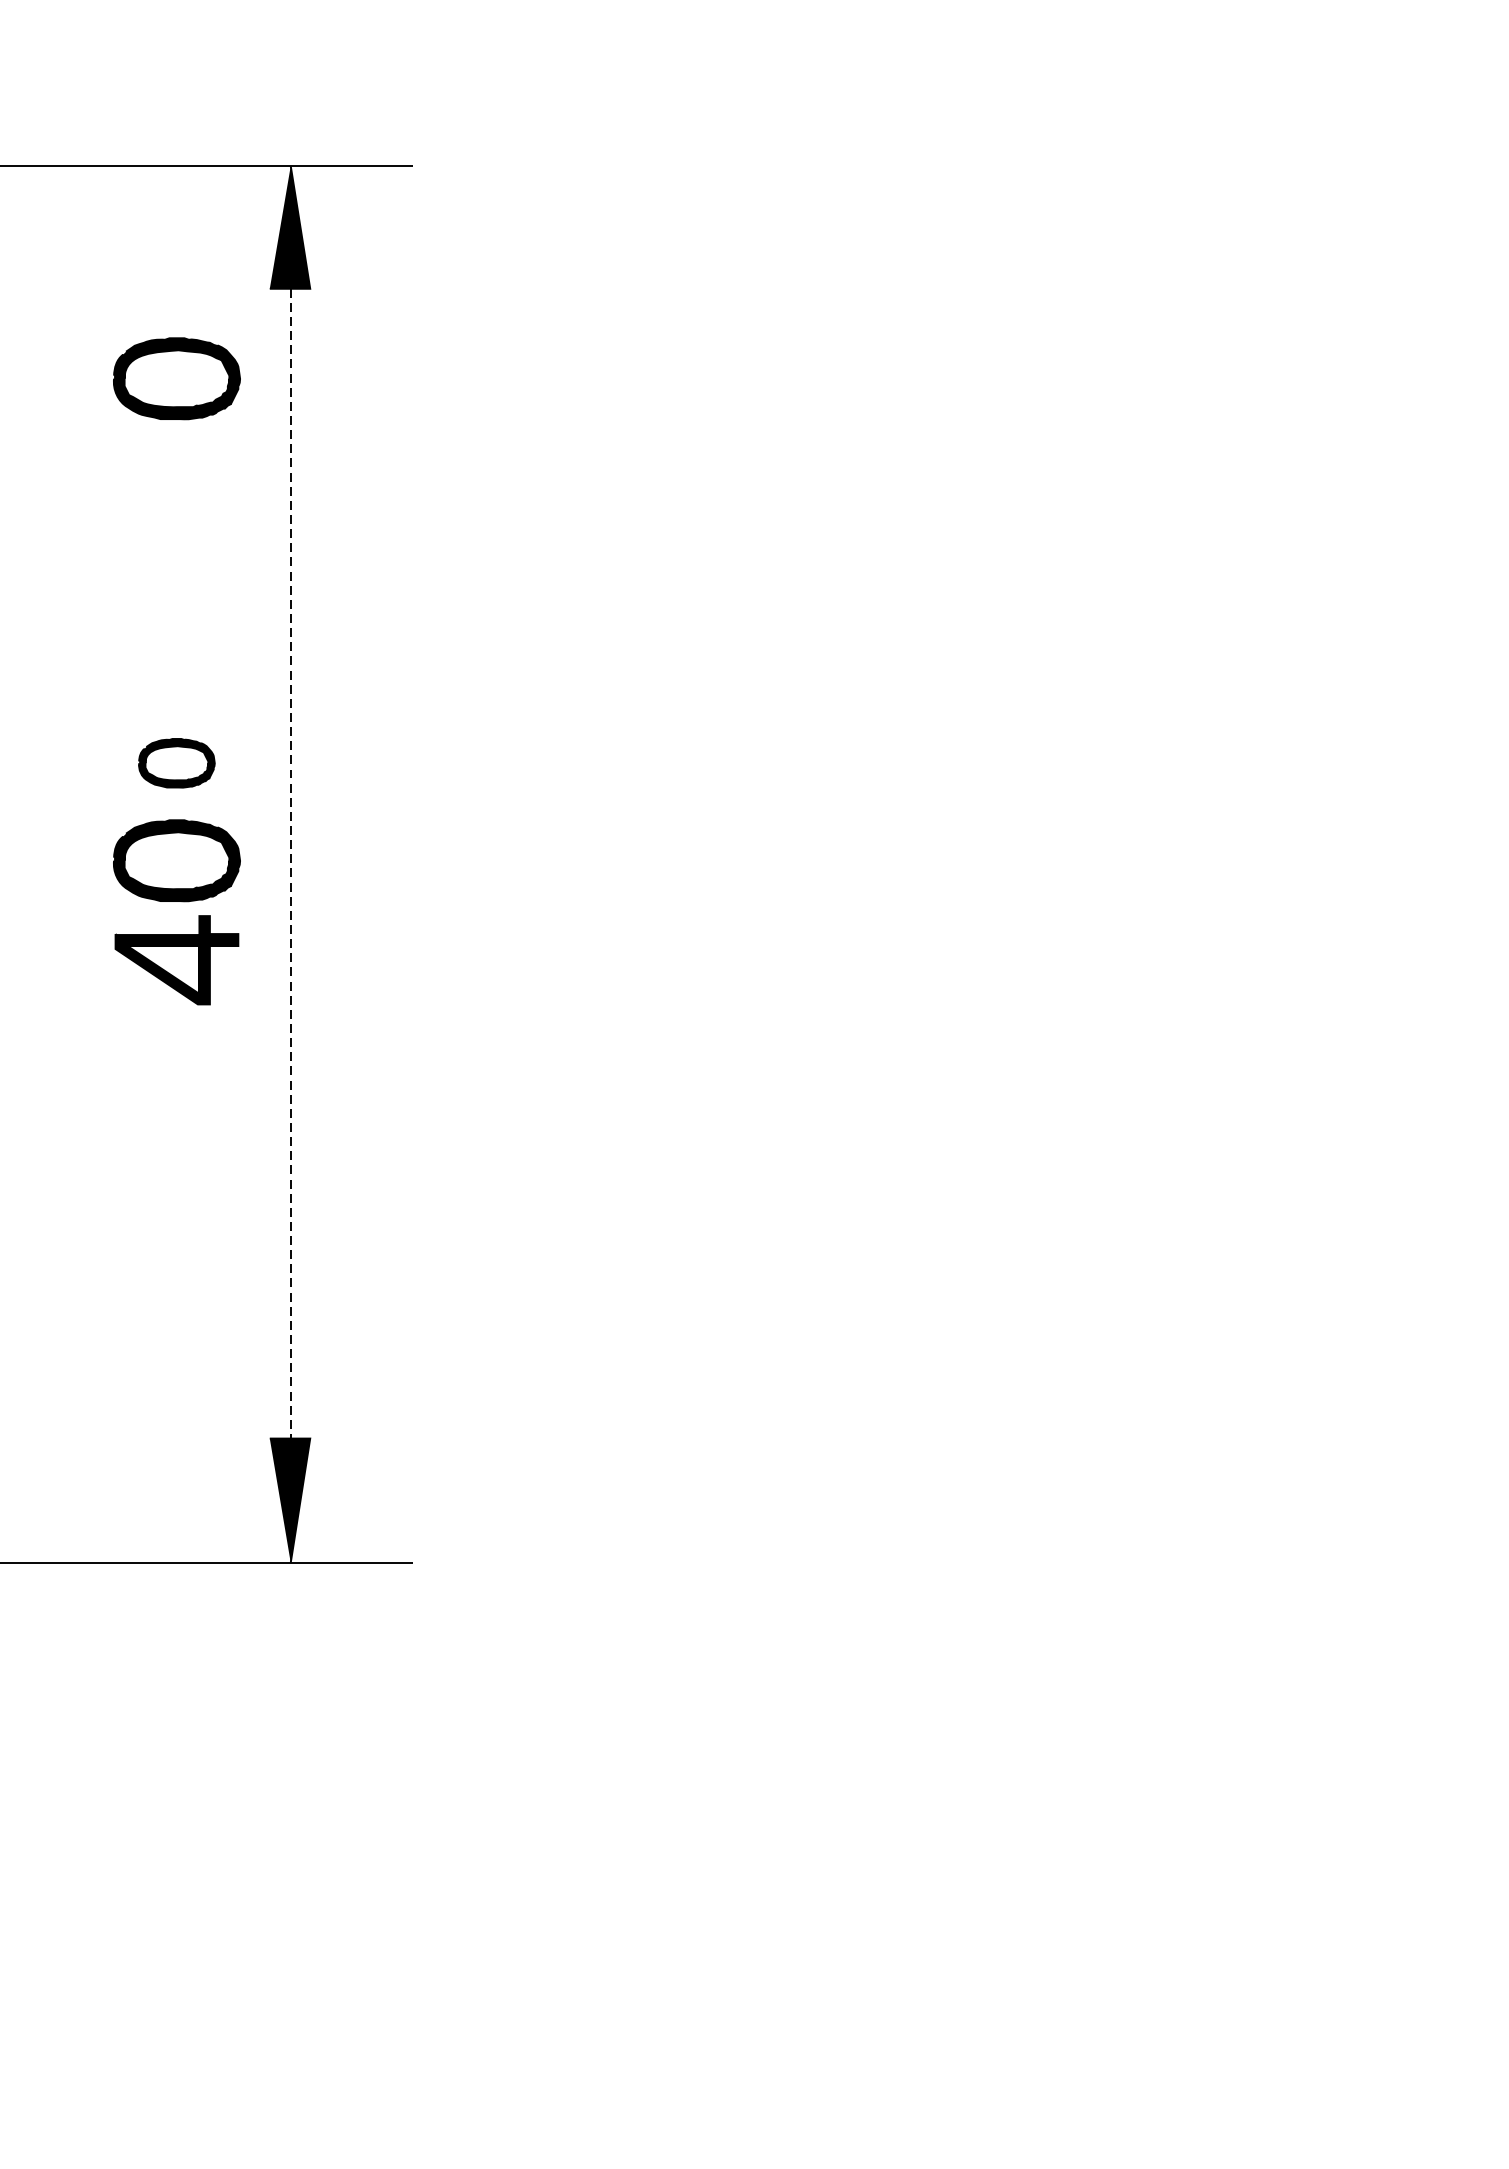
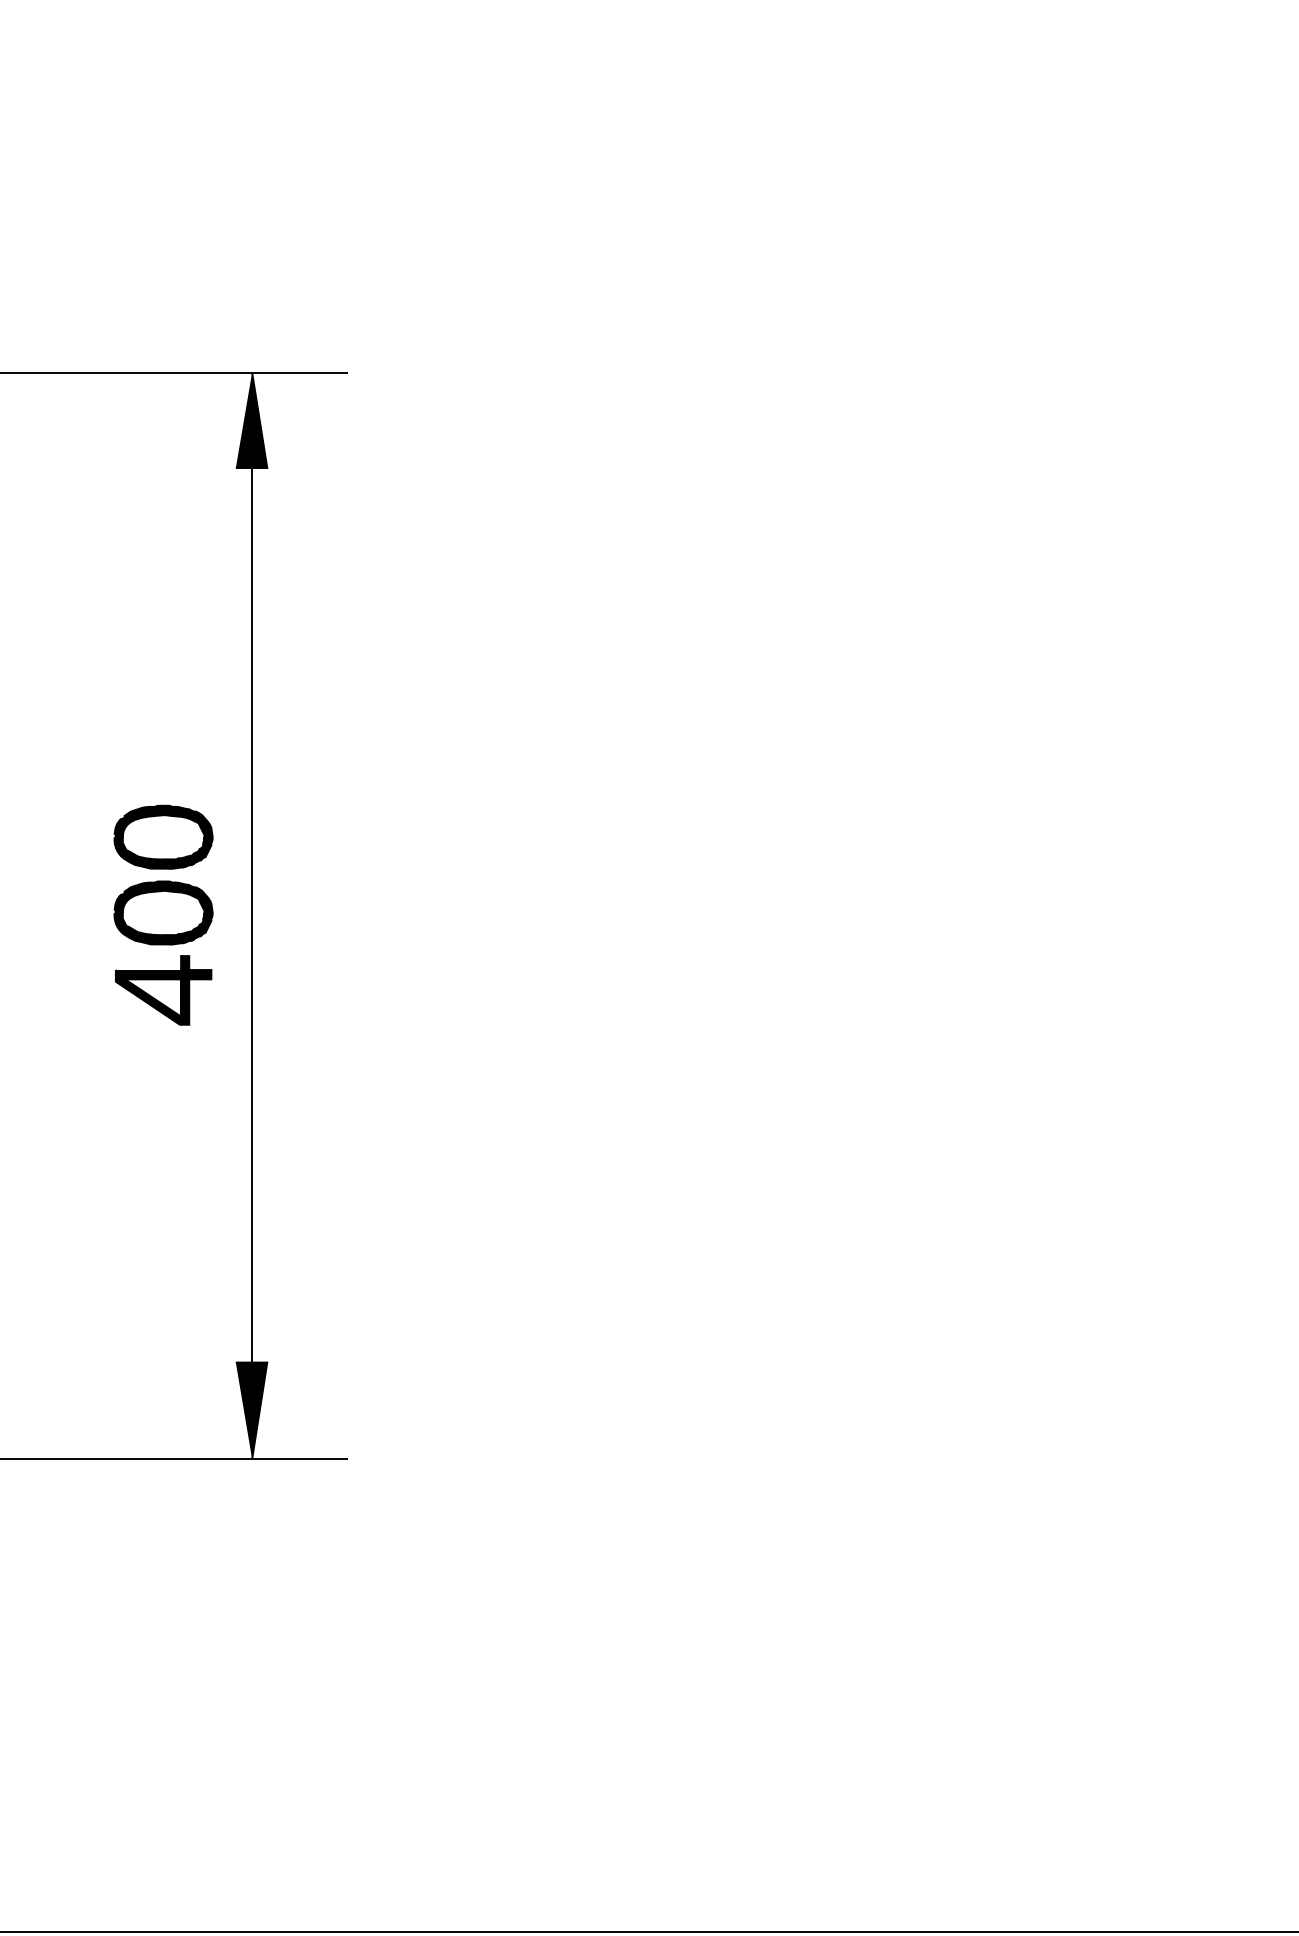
part: (176, 378) -> (163, 537), removed
part: (176, 762) -> (163, 836), size x1.67
line: (291, 863) -> (252, 915), dashed -> solid

